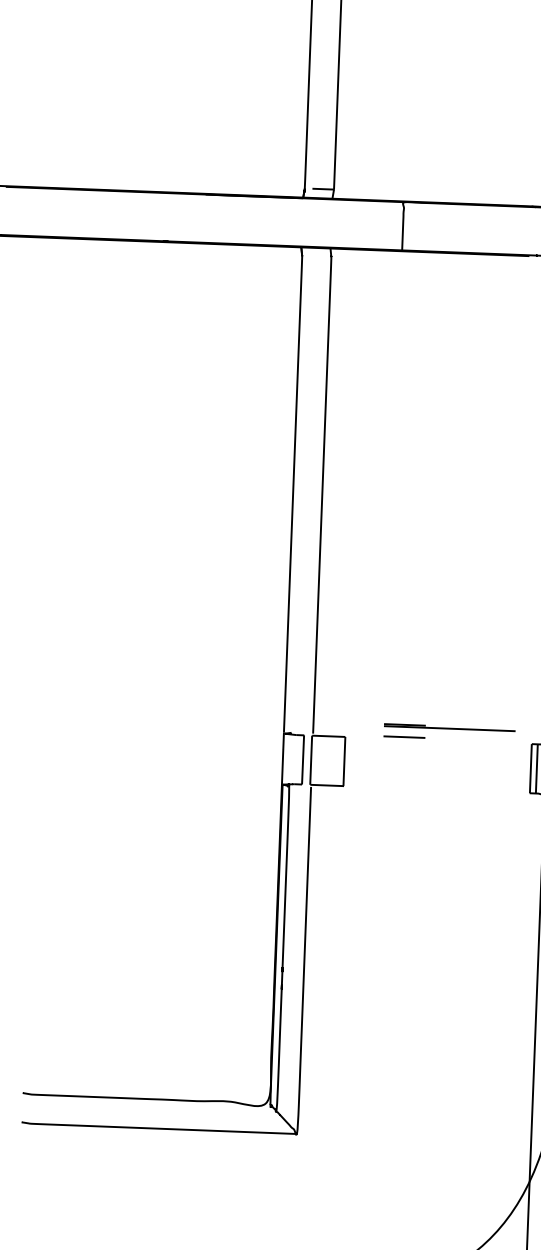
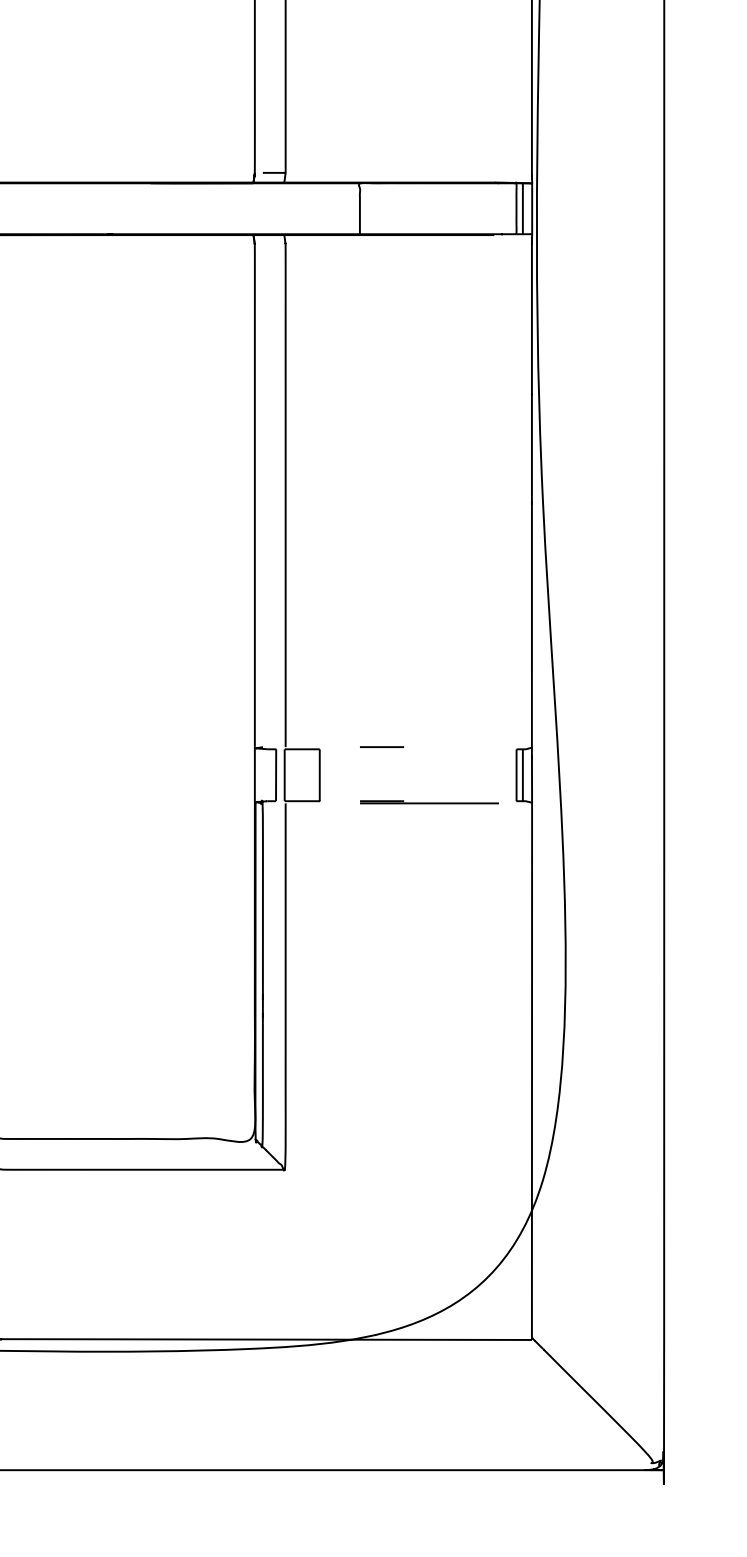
line: (449, 727) -> (429, 802), moved

